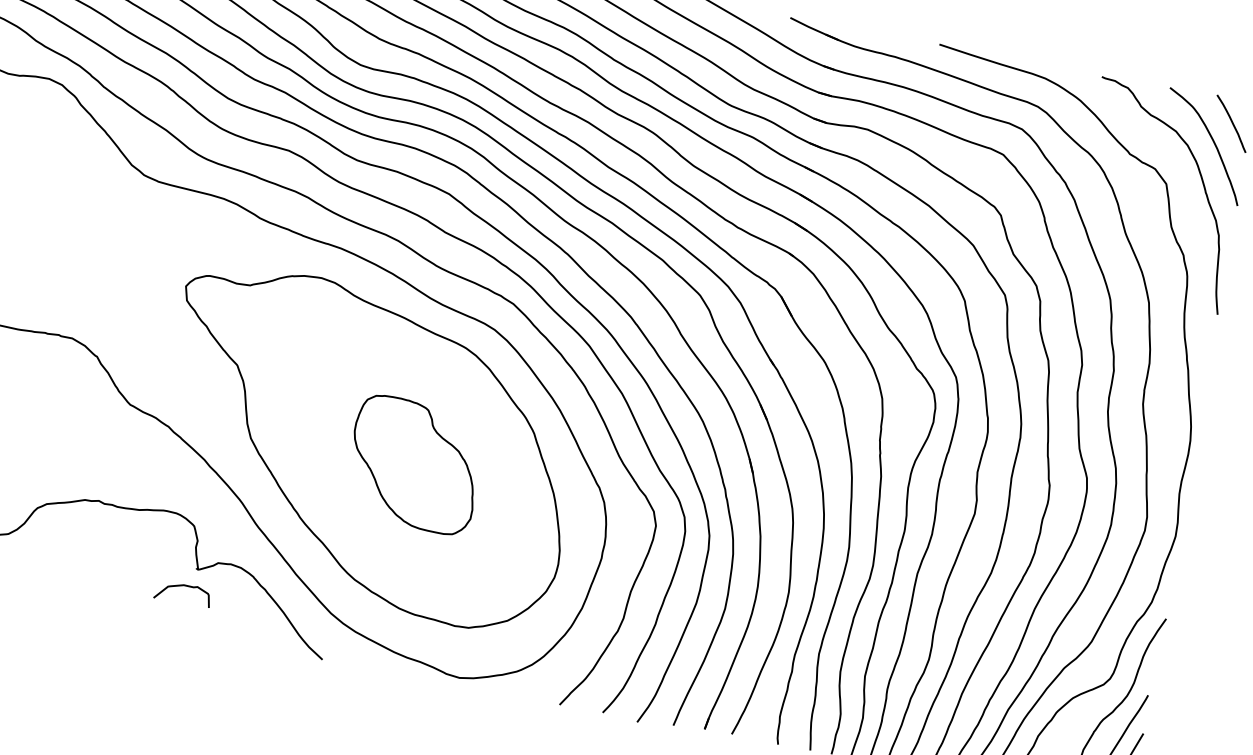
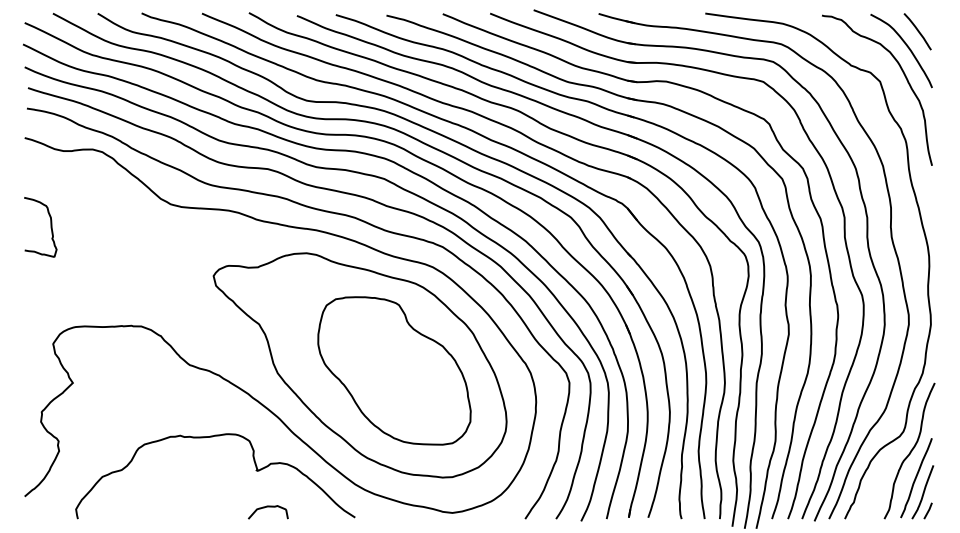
part: (414, 464) -> (394, 370), size x1.67
curve: (184, 586) -> (268, 507), moved

